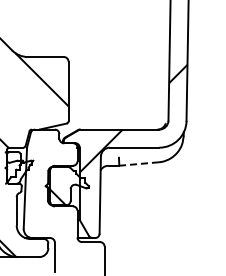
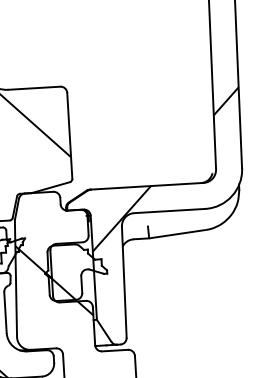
line: (139, 163) -> (178, 233), dashed -> solid
hatch: (51, 190) -> (53, 279), added

